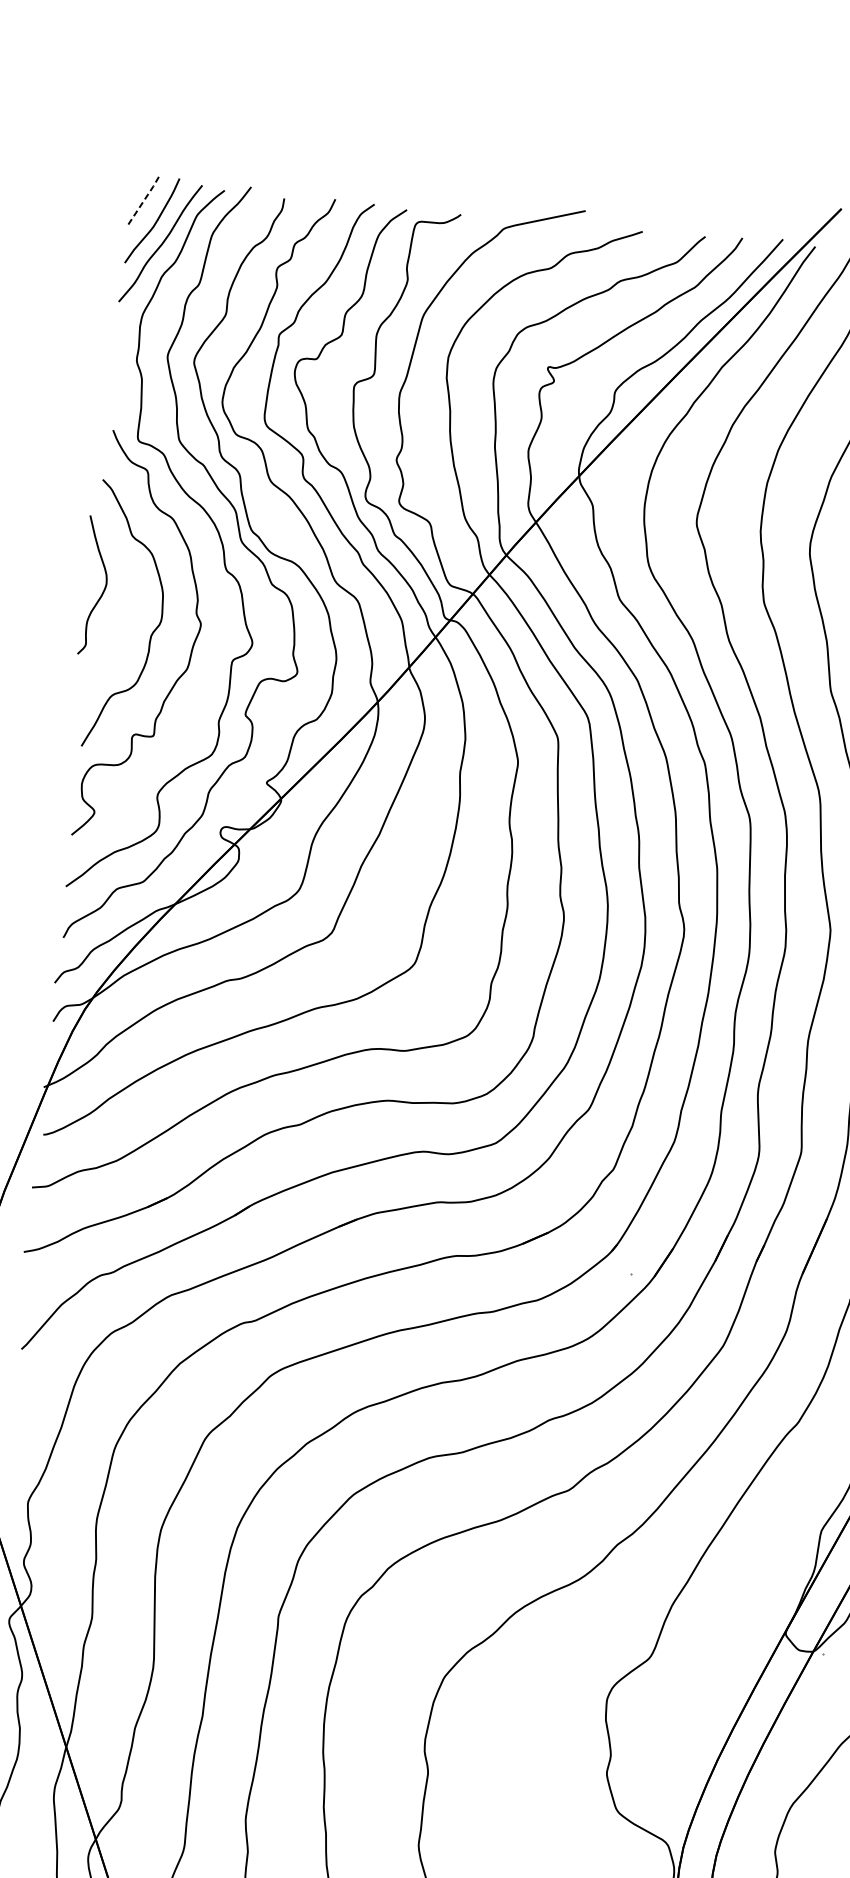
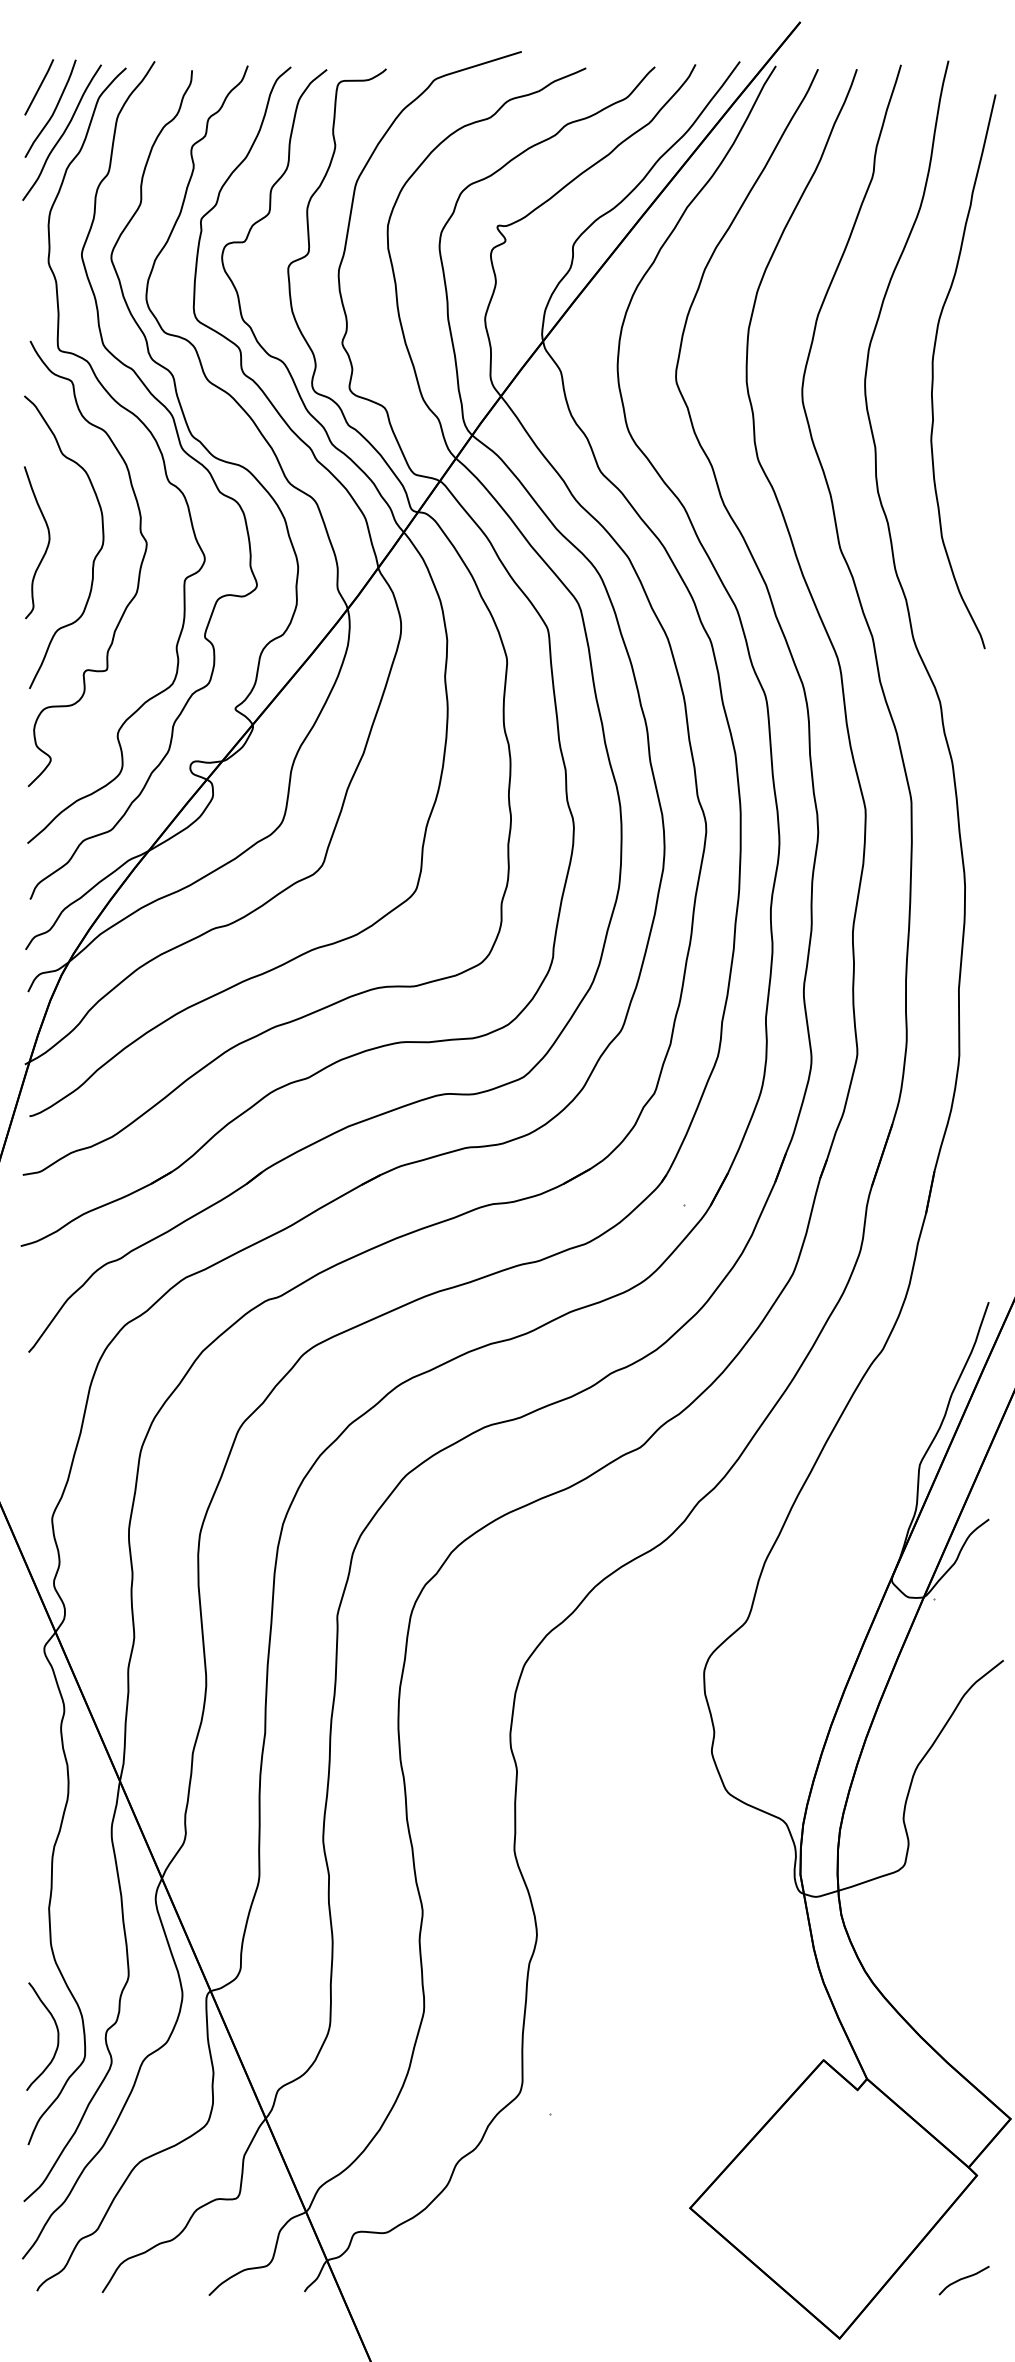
line: (144, 200) -> (39, 87), dashed -> solid
curve: (103, 590) -> (46, 546), moved

